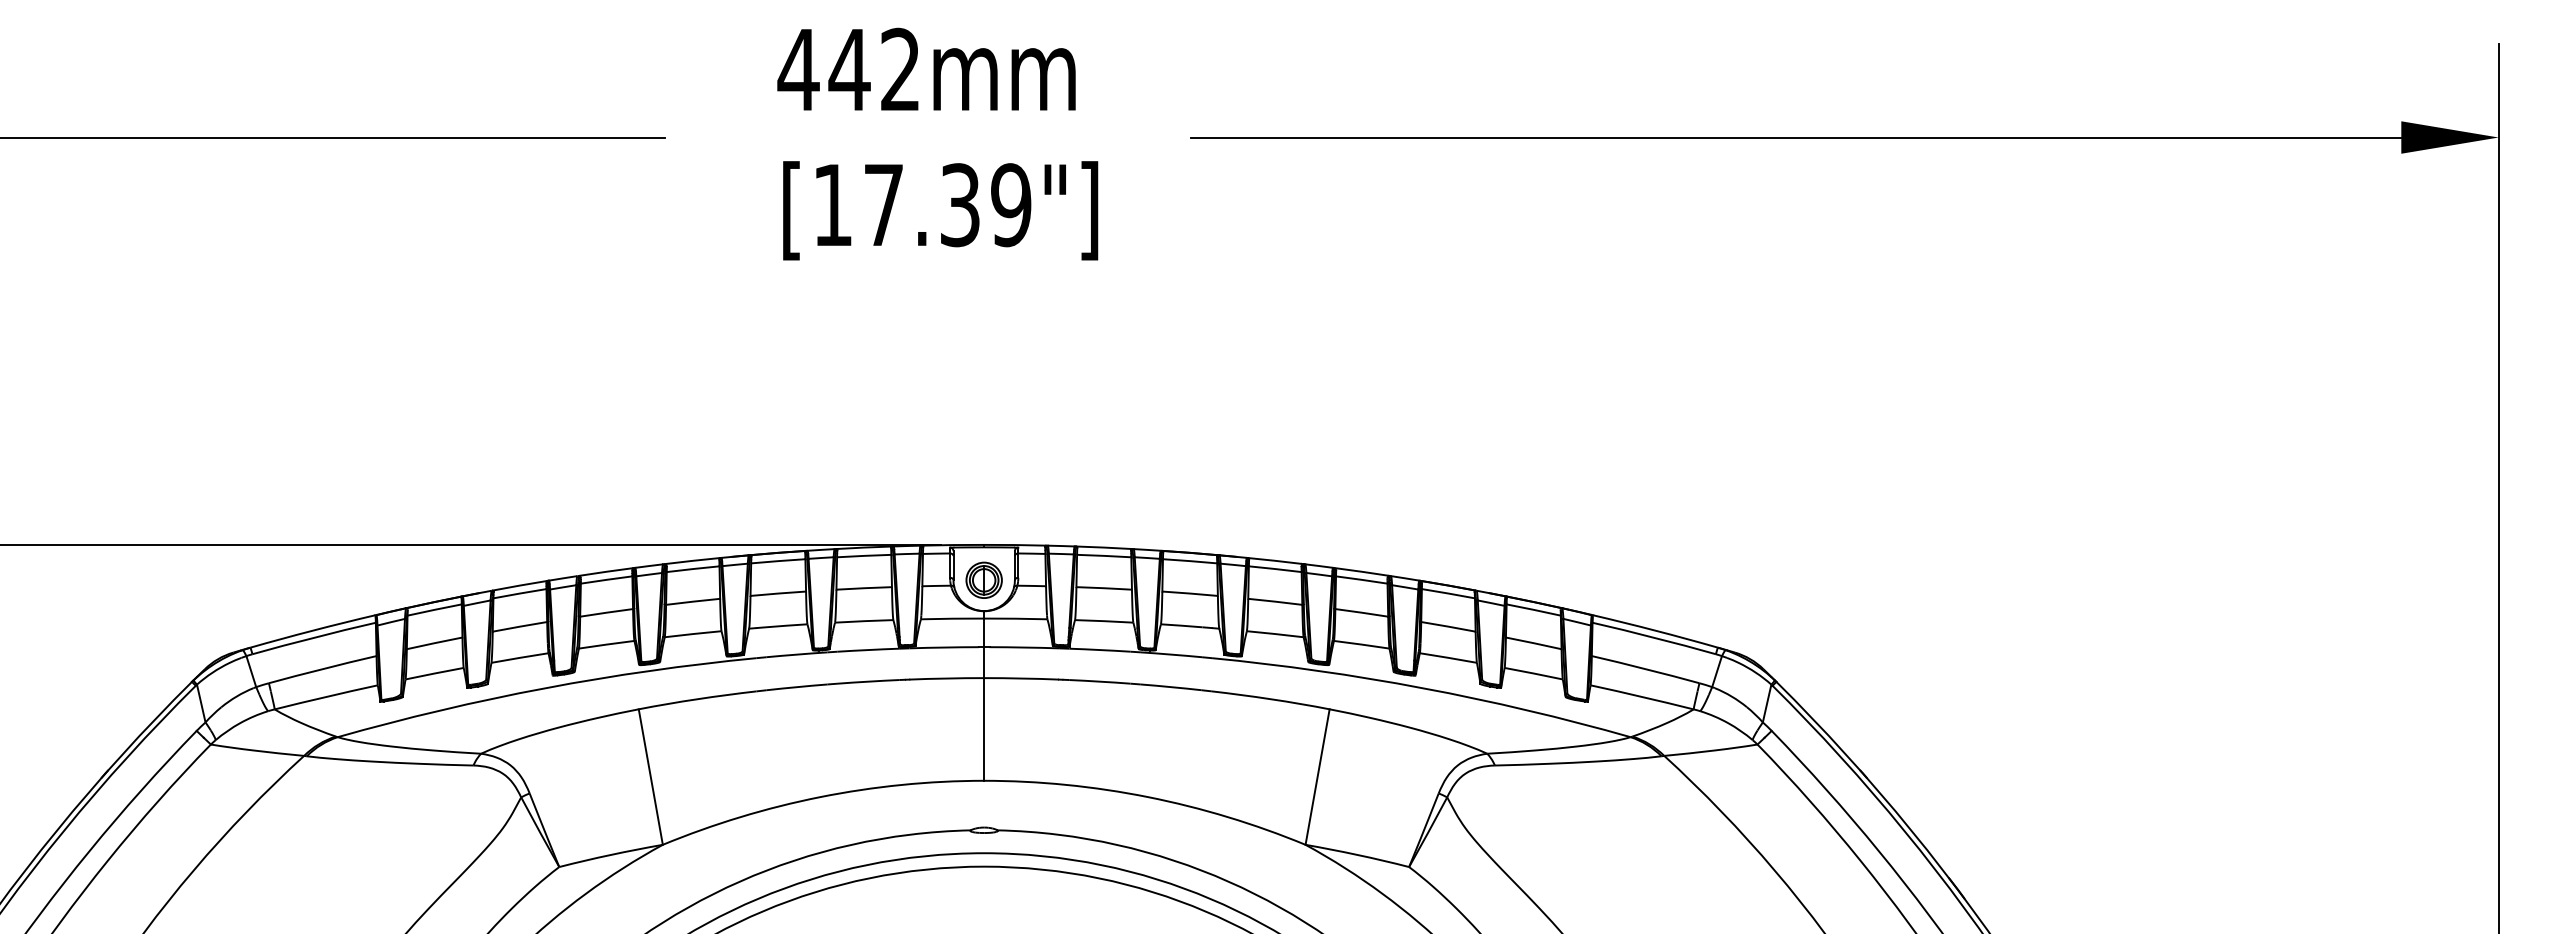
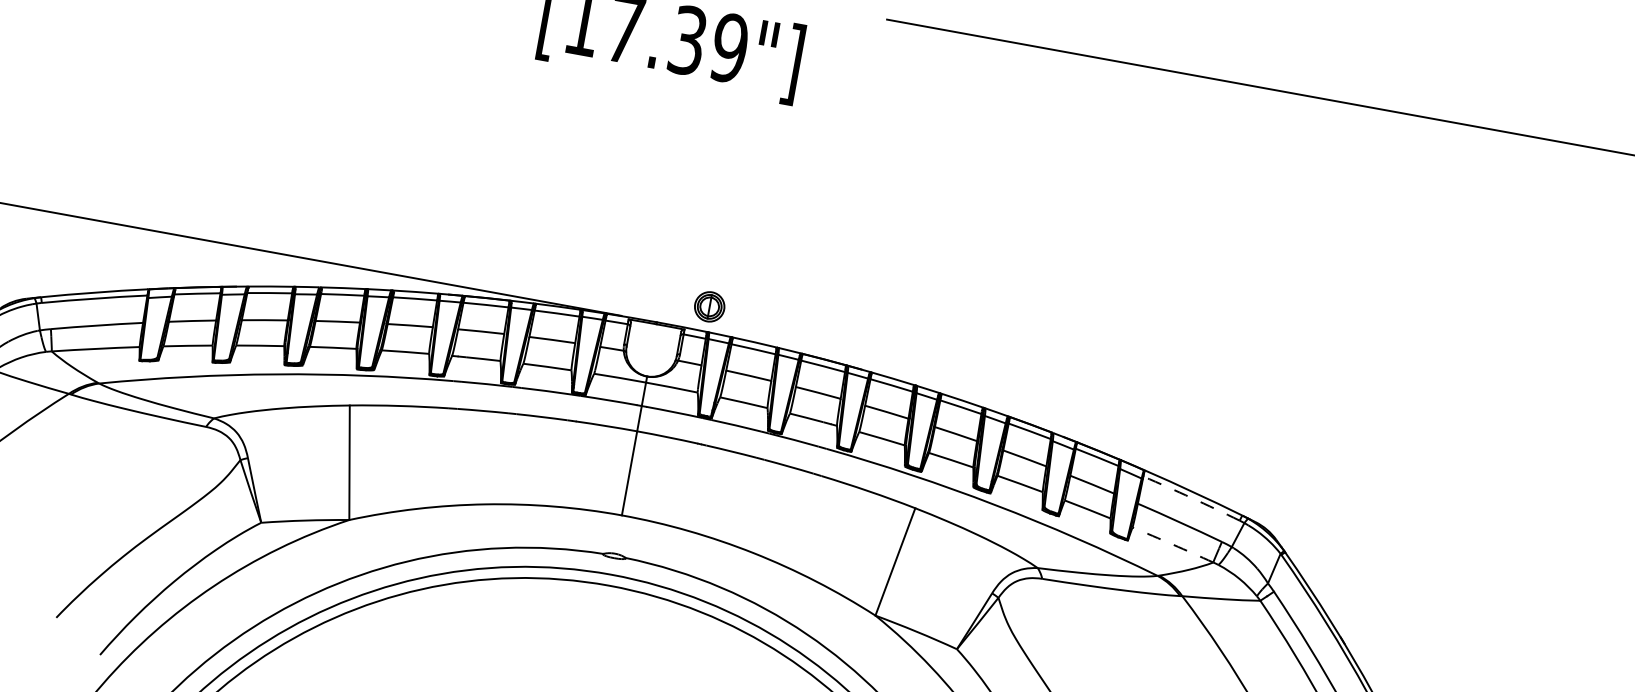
part: (983, 579) -> (709, 306), moved
arc: (1654, 637) -> (1191, 497), solid -> dashed
arc: (1642, 696) -> (1173, 544), solid -> dashed

